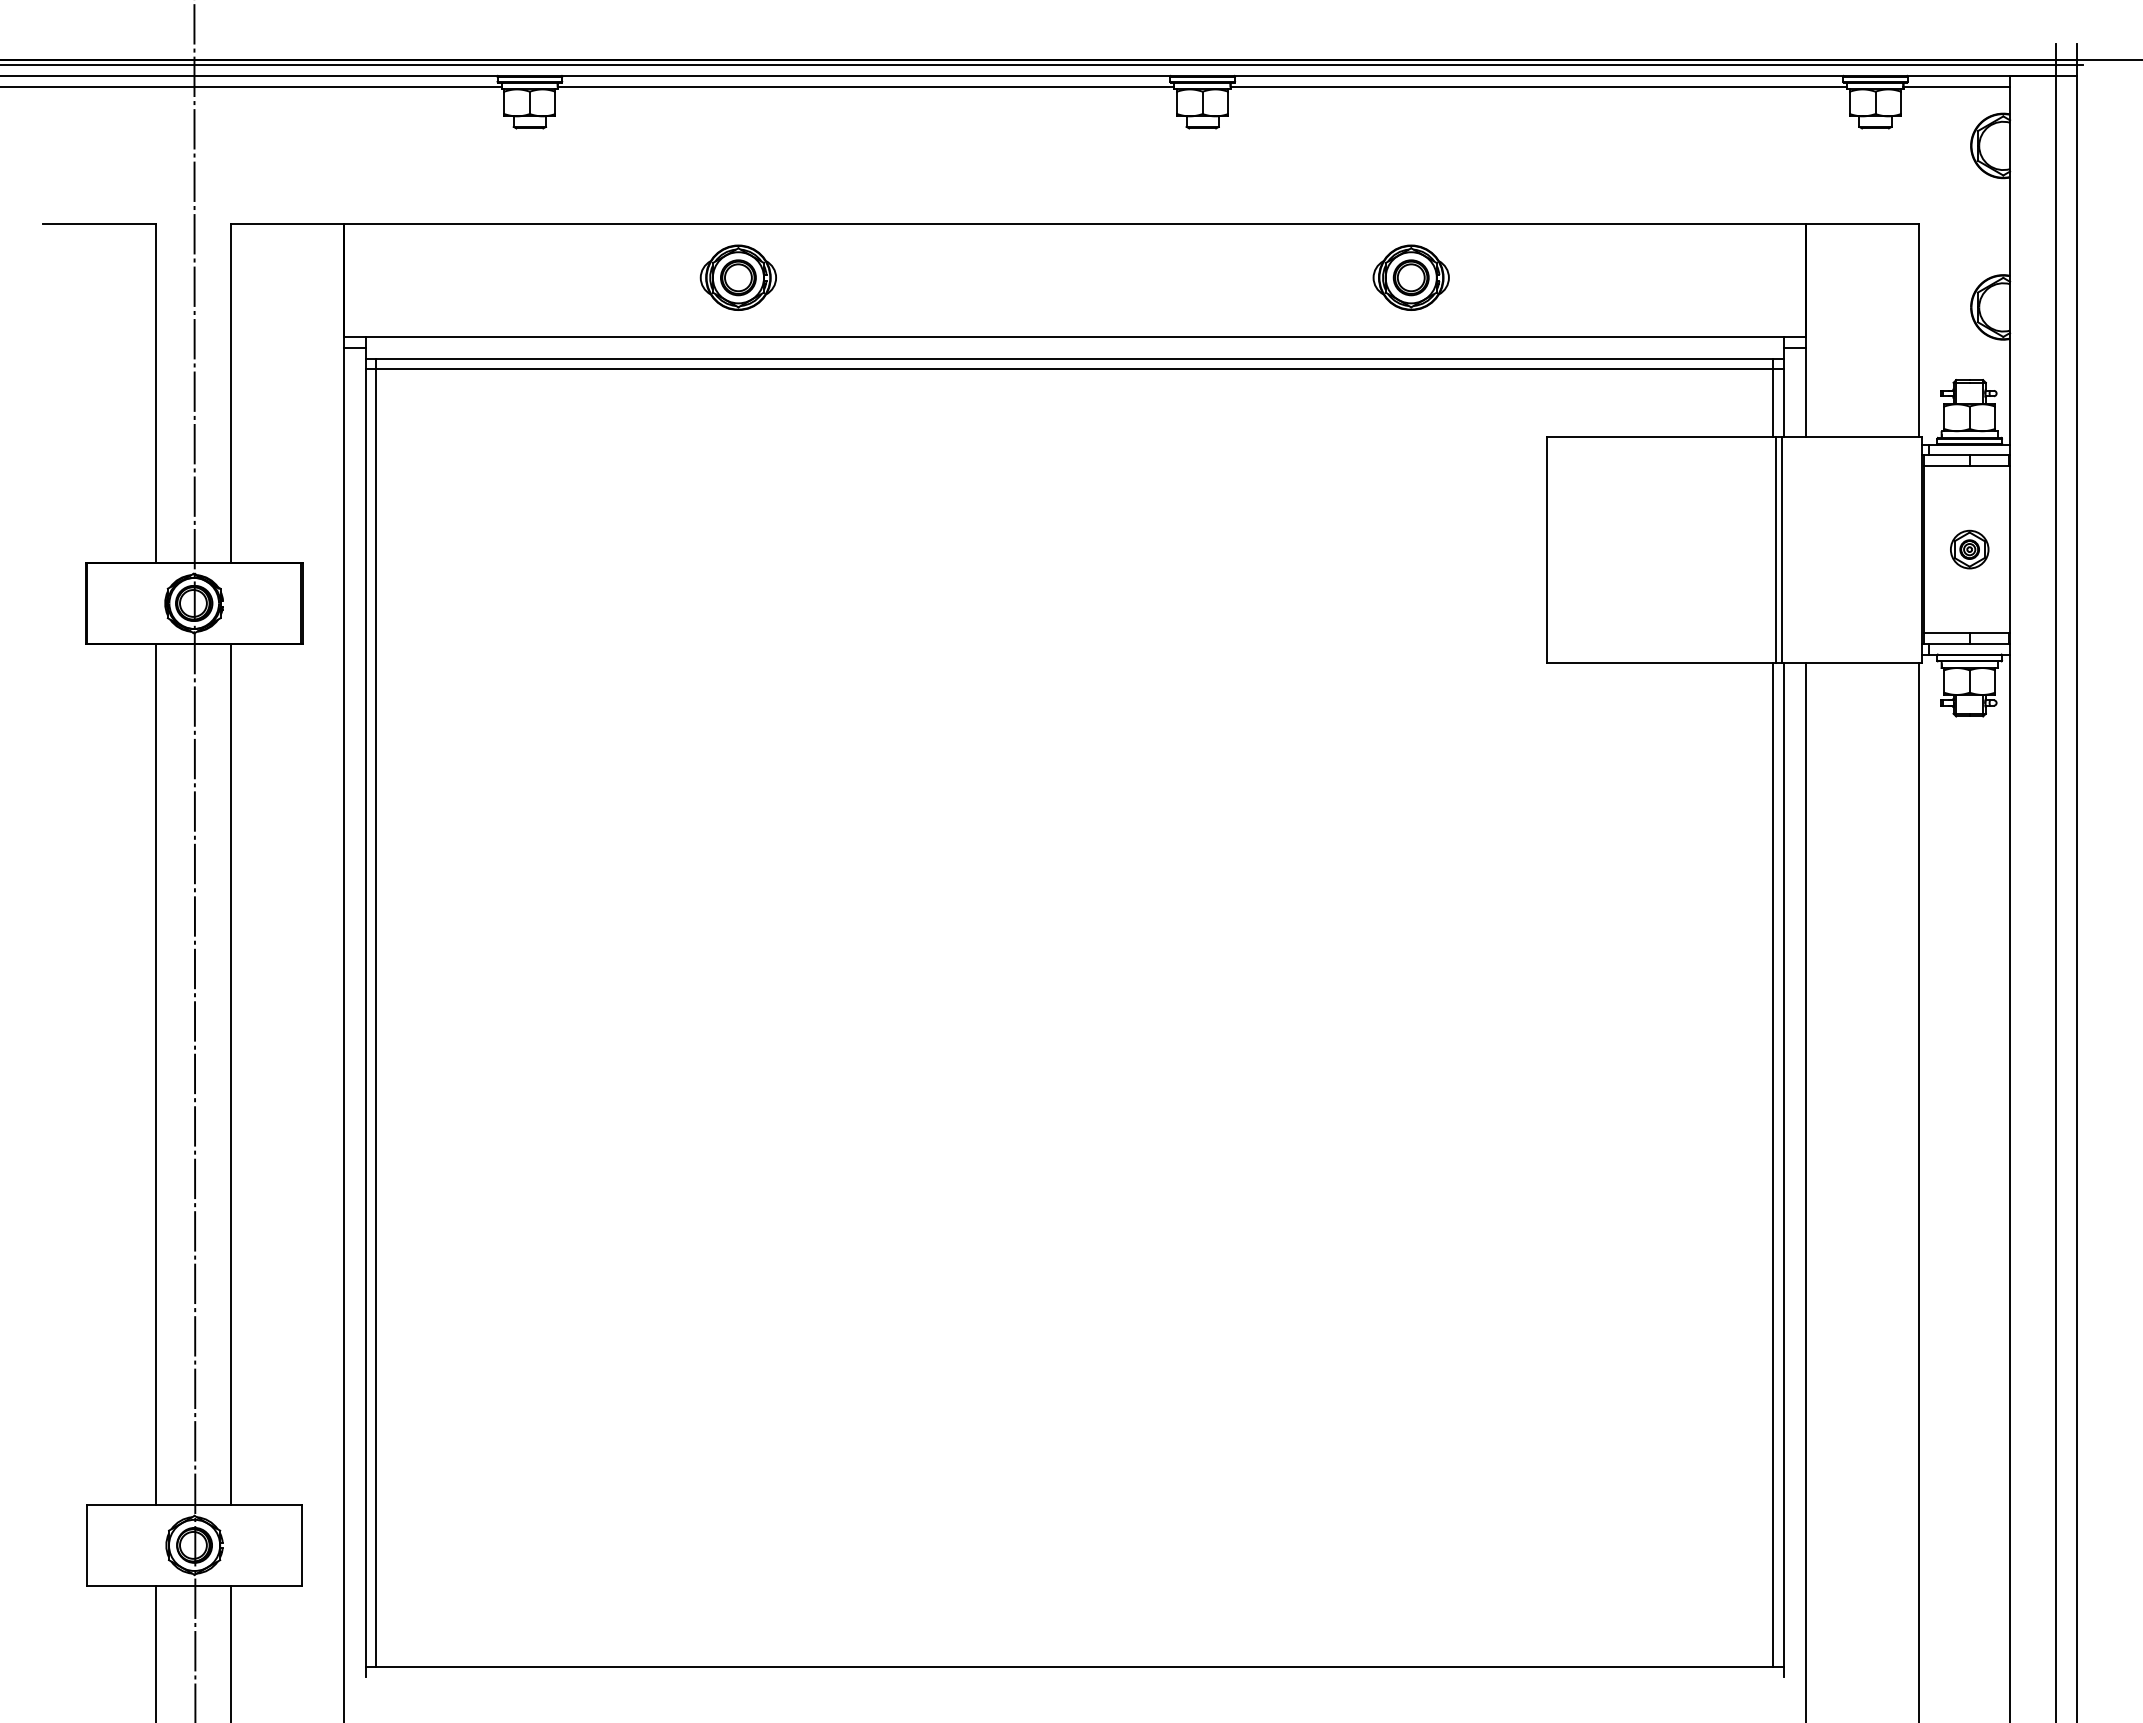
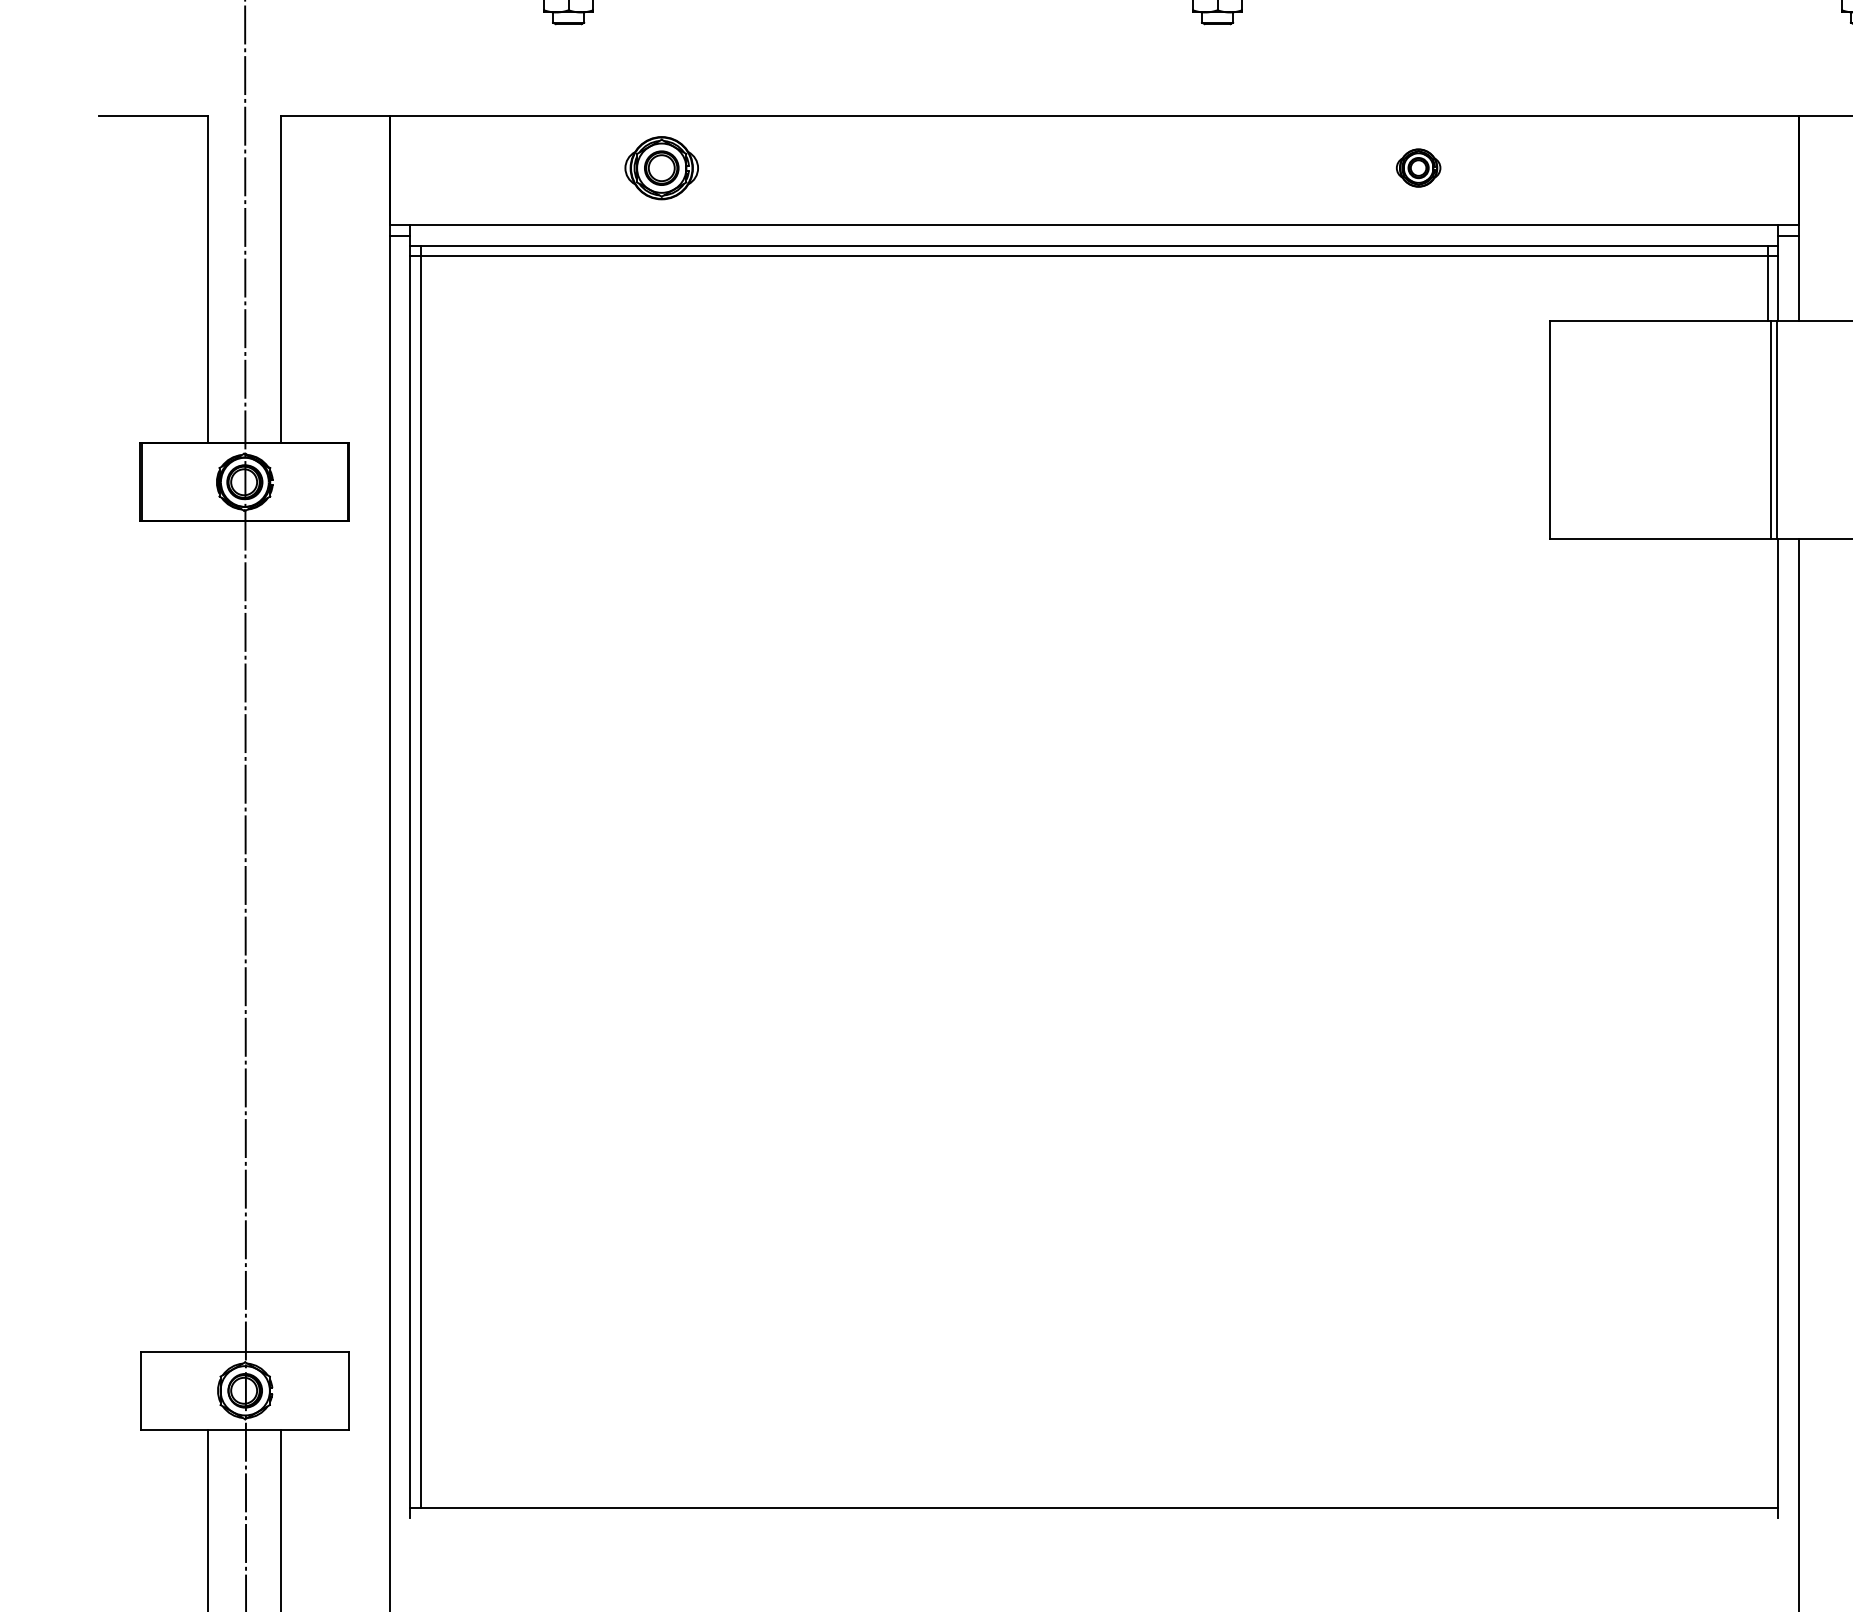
part: (737, 277) -> (660, 167), moved
part: (1410, 277) -> (1417, 167), size x0.6
line: (155, 1074) -> (207, 936), removed
line: (231, 1074) -> (280, 936), removed
line: (1773, 1164) -> (1768, 1023), removed

